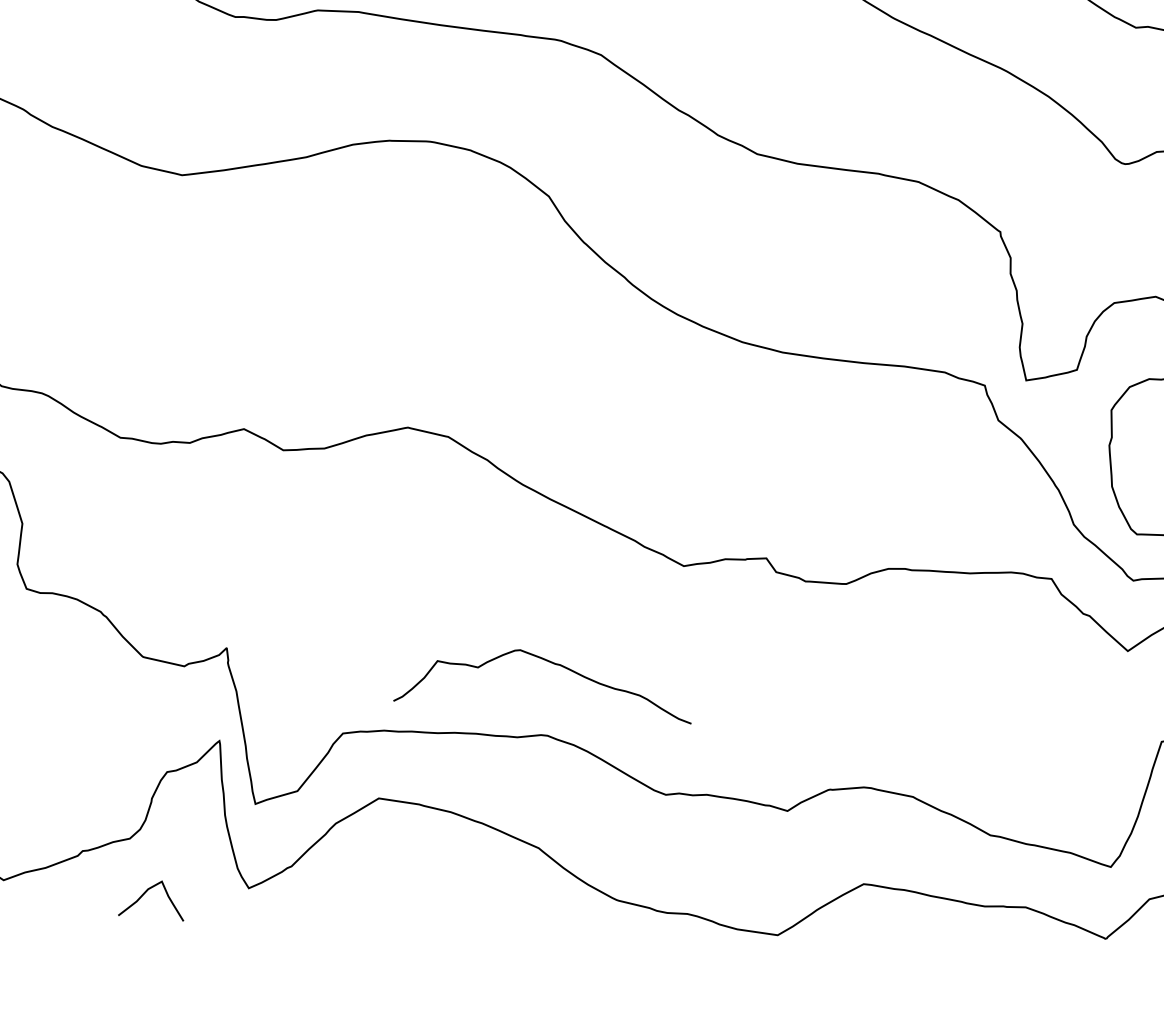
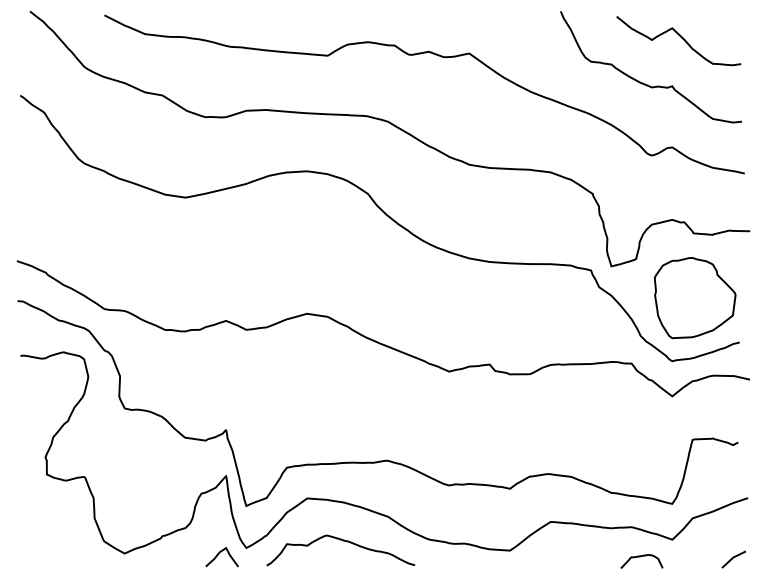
curve: (551, 664) -> (343, 541), moved
curve: (147, 893) -> (219, 554), moved
curve: (1038, 969) -> (640, 557), added

